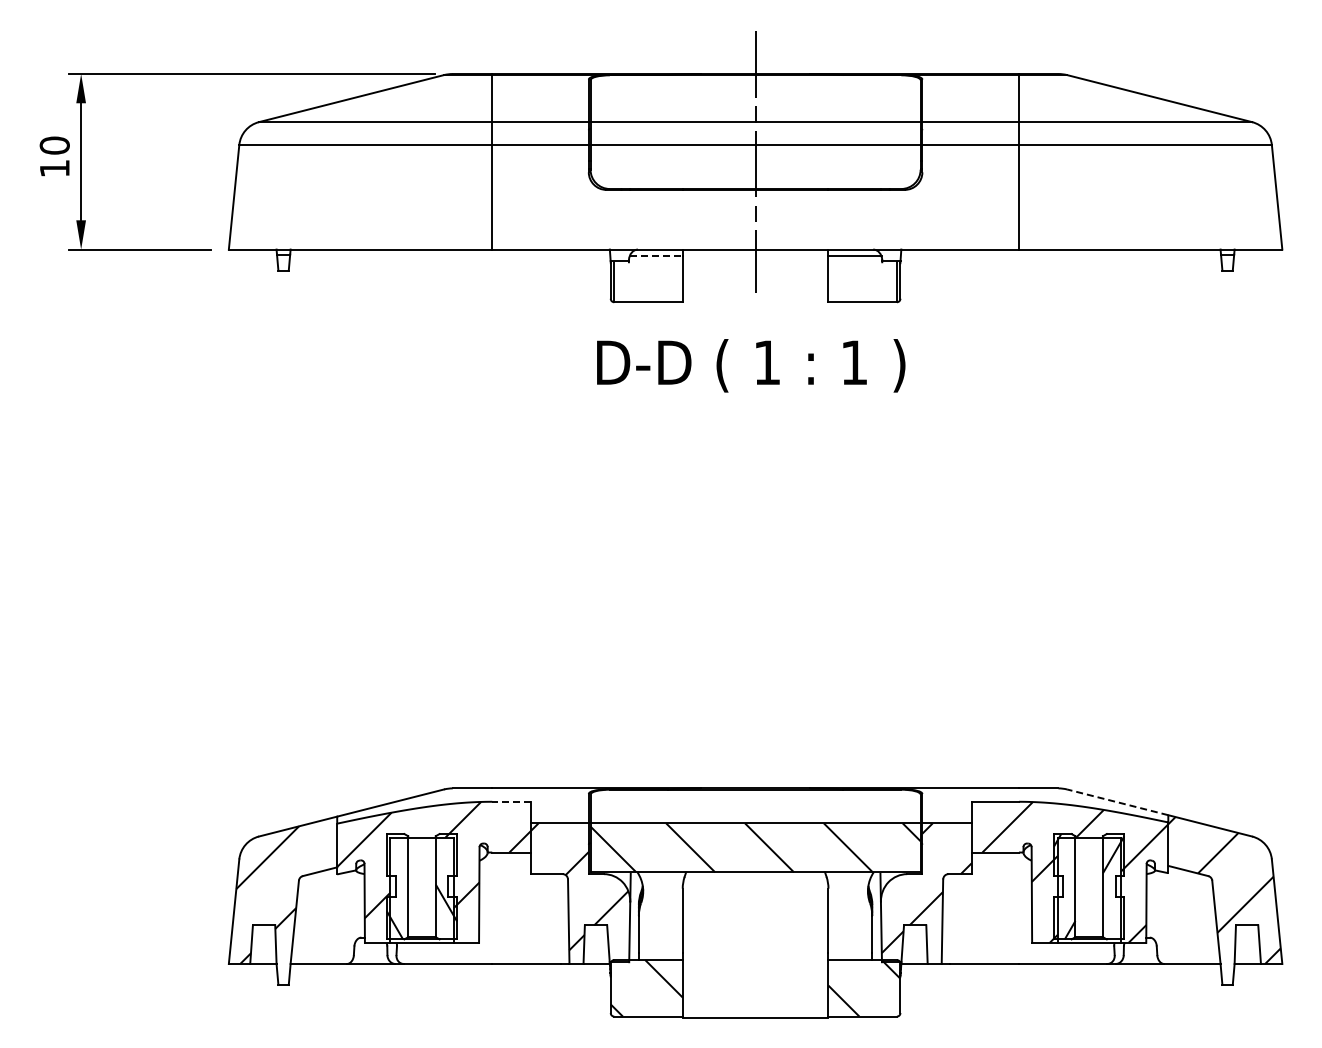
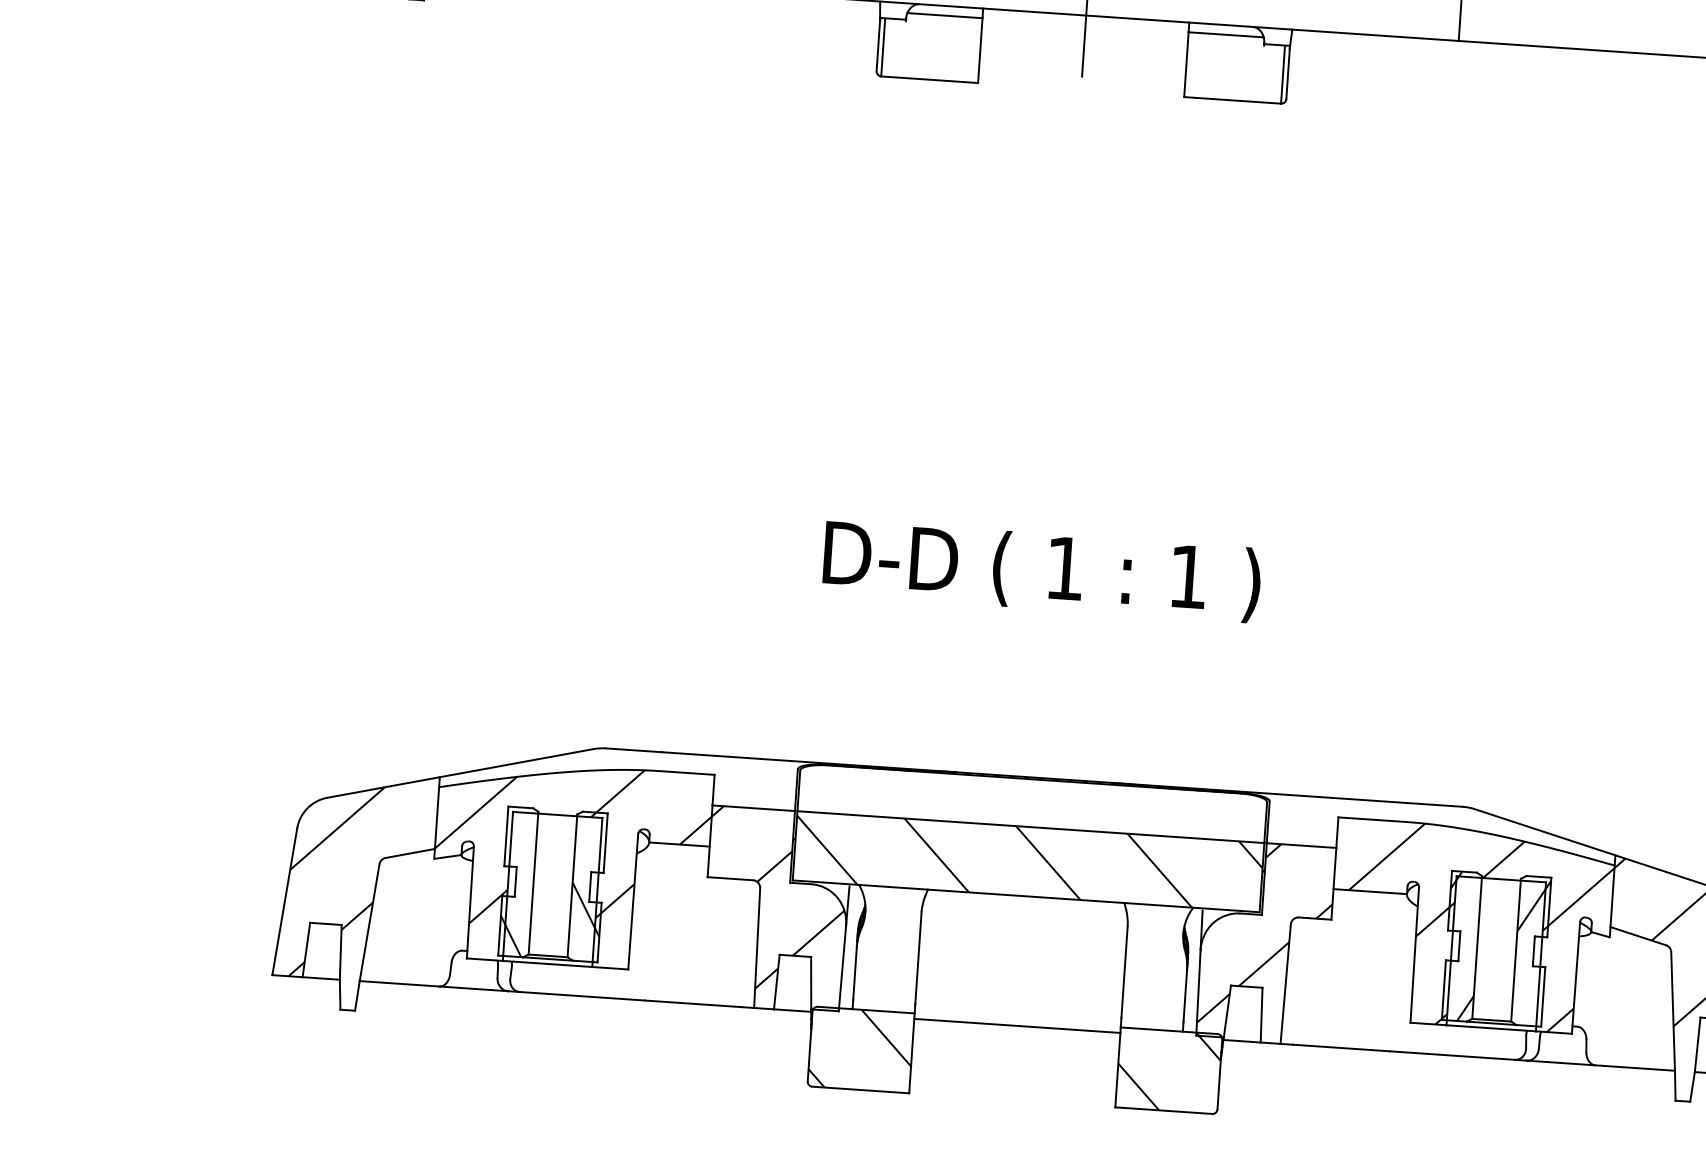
line: (656, 256) -> (945, 15), dashed -> solid
text: (751, 365) -> (1042, 570), moved
line: (510, 801) -> (686, 772), dashed -> solid
line: (1117, 802) -> (1544, 832), dashed -> solid
line: (755, 1017) -> (1017, 1025), moved

